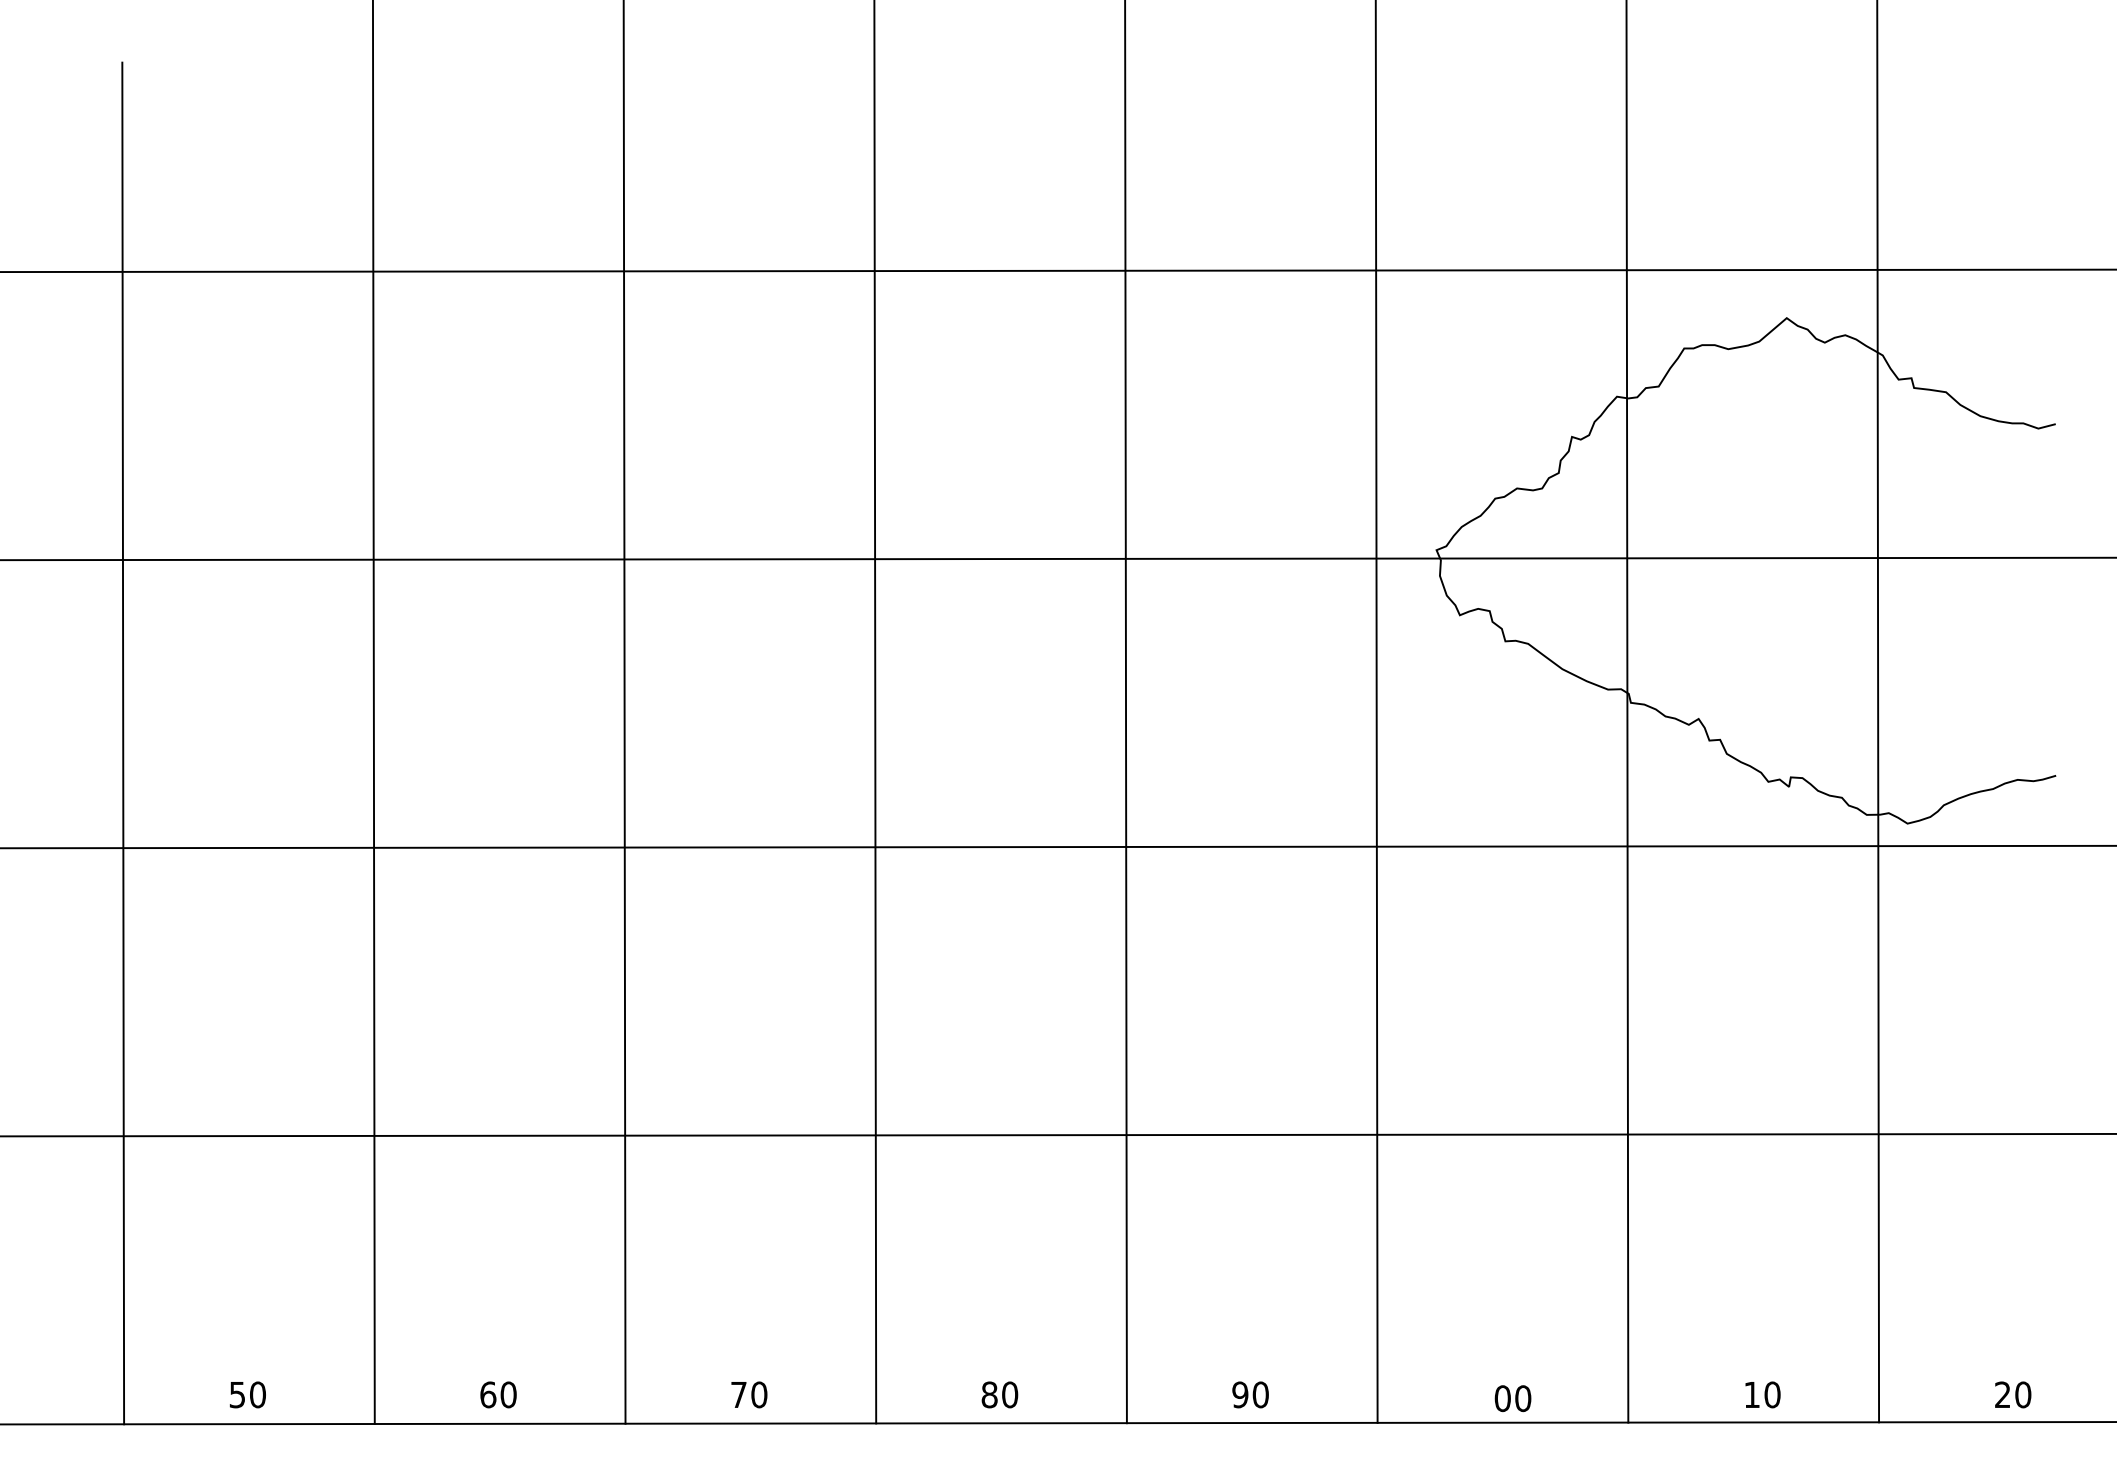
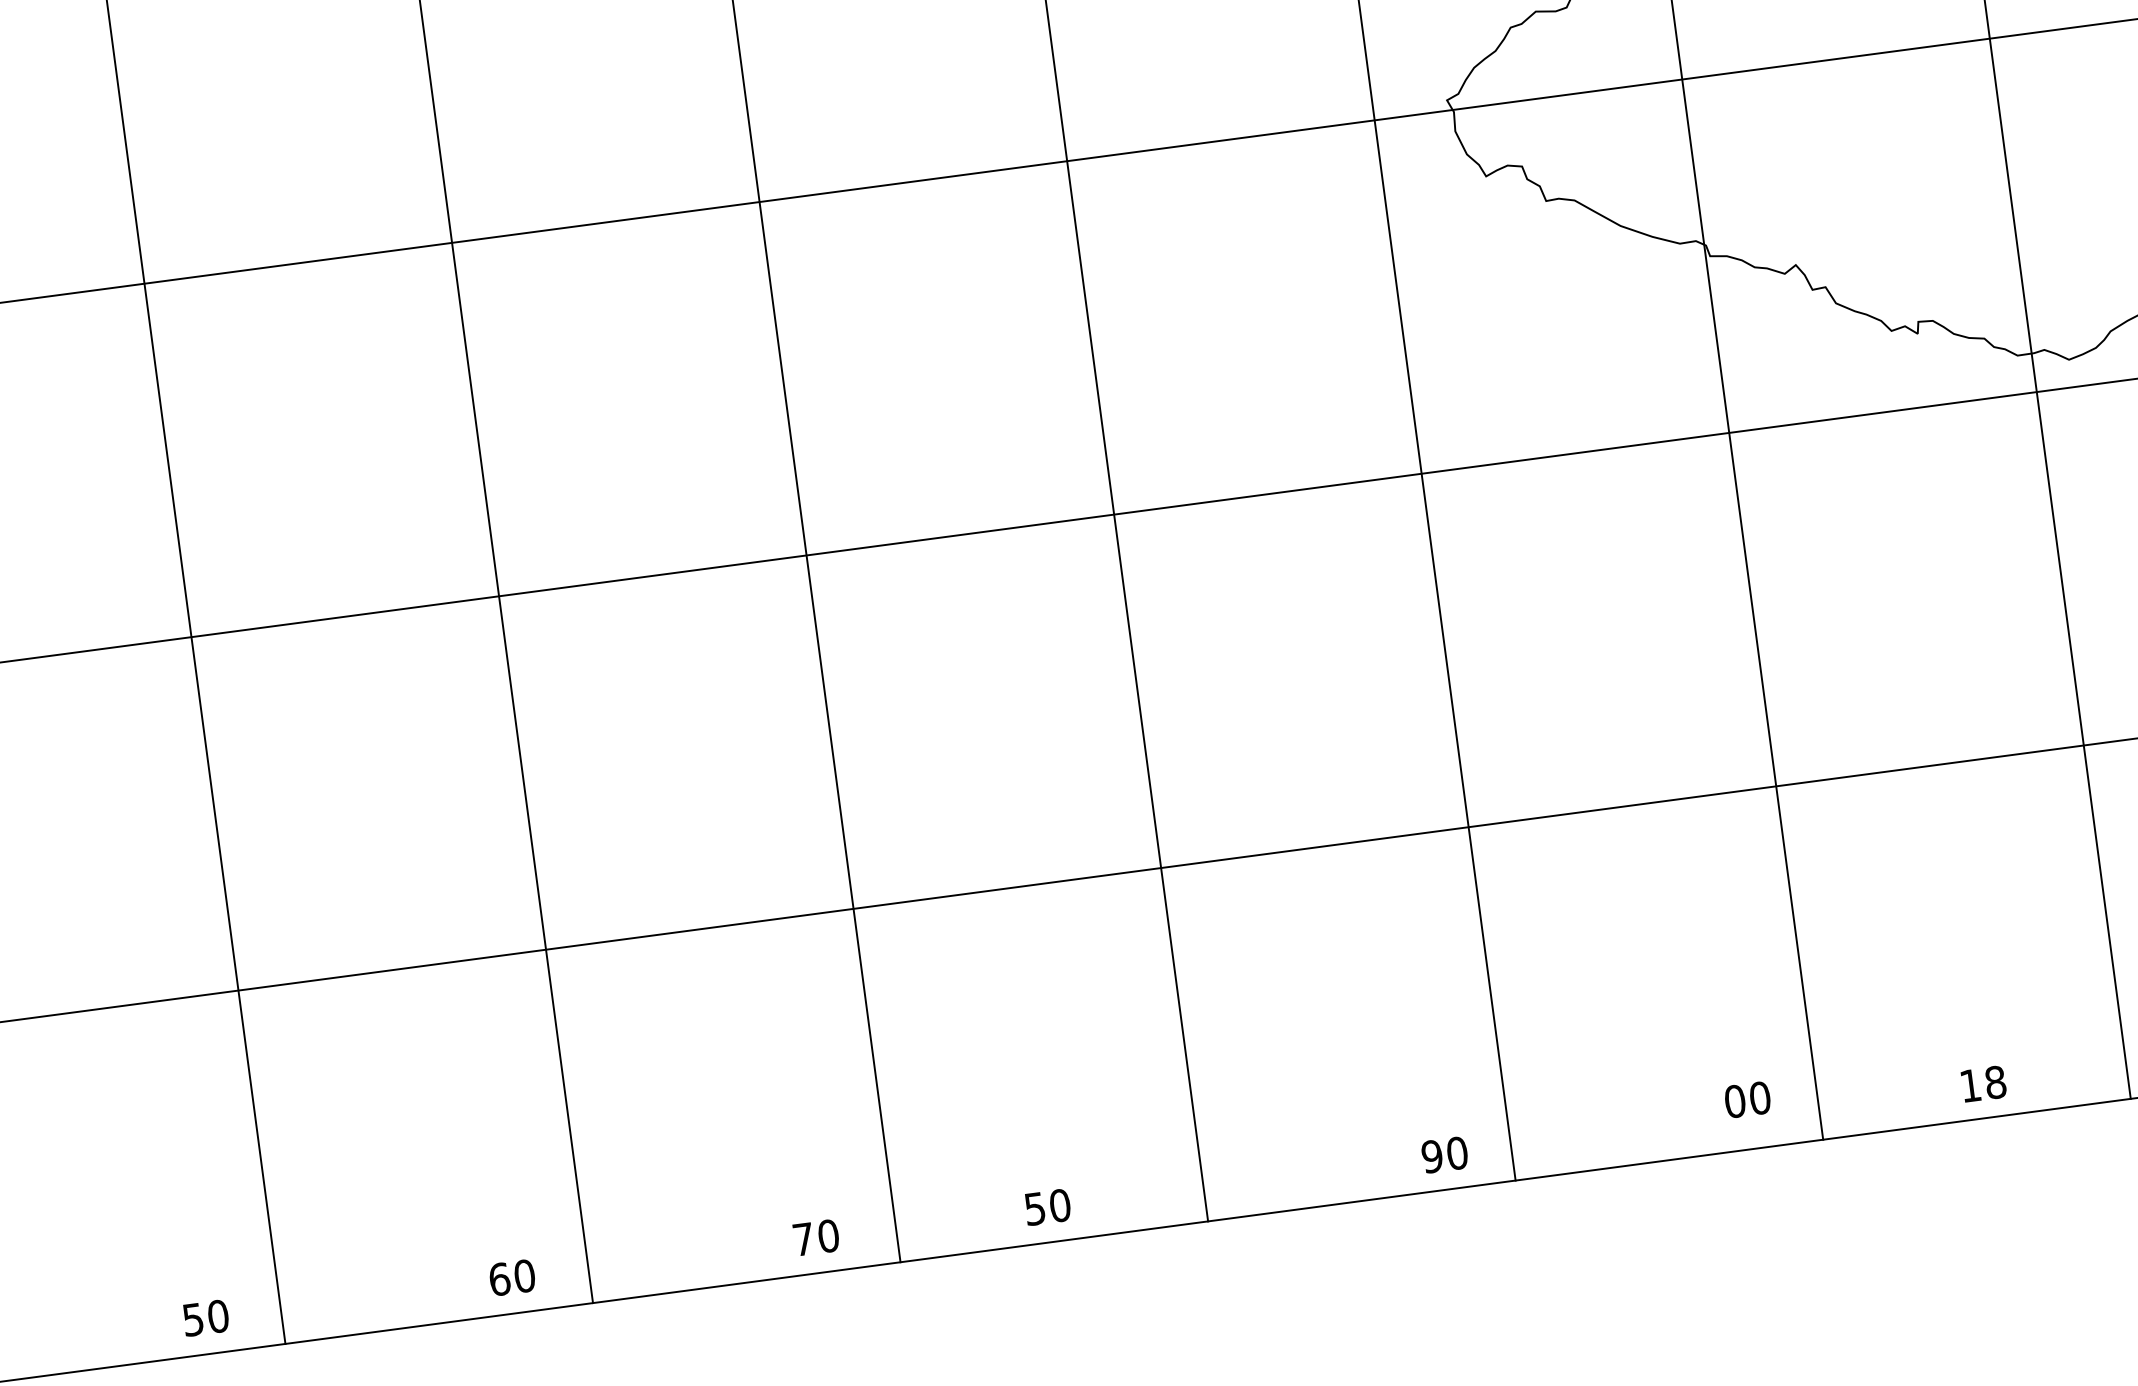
text: (247, 1394) -> (205, 1317), moved
text: (498, 1394) -> (512, 1277), moved
text: (749, 1394) -> (816, 1237), moved
text: (989, 1394) -> (1034, 1208), 80 -> 50
text: (1250, 1394) -> (1444, 1154), moved
text: (1772, 1394) -> (1995, 1081), 10 -> 18
text: (1512, 1398) -> (1747, 1099), moved

